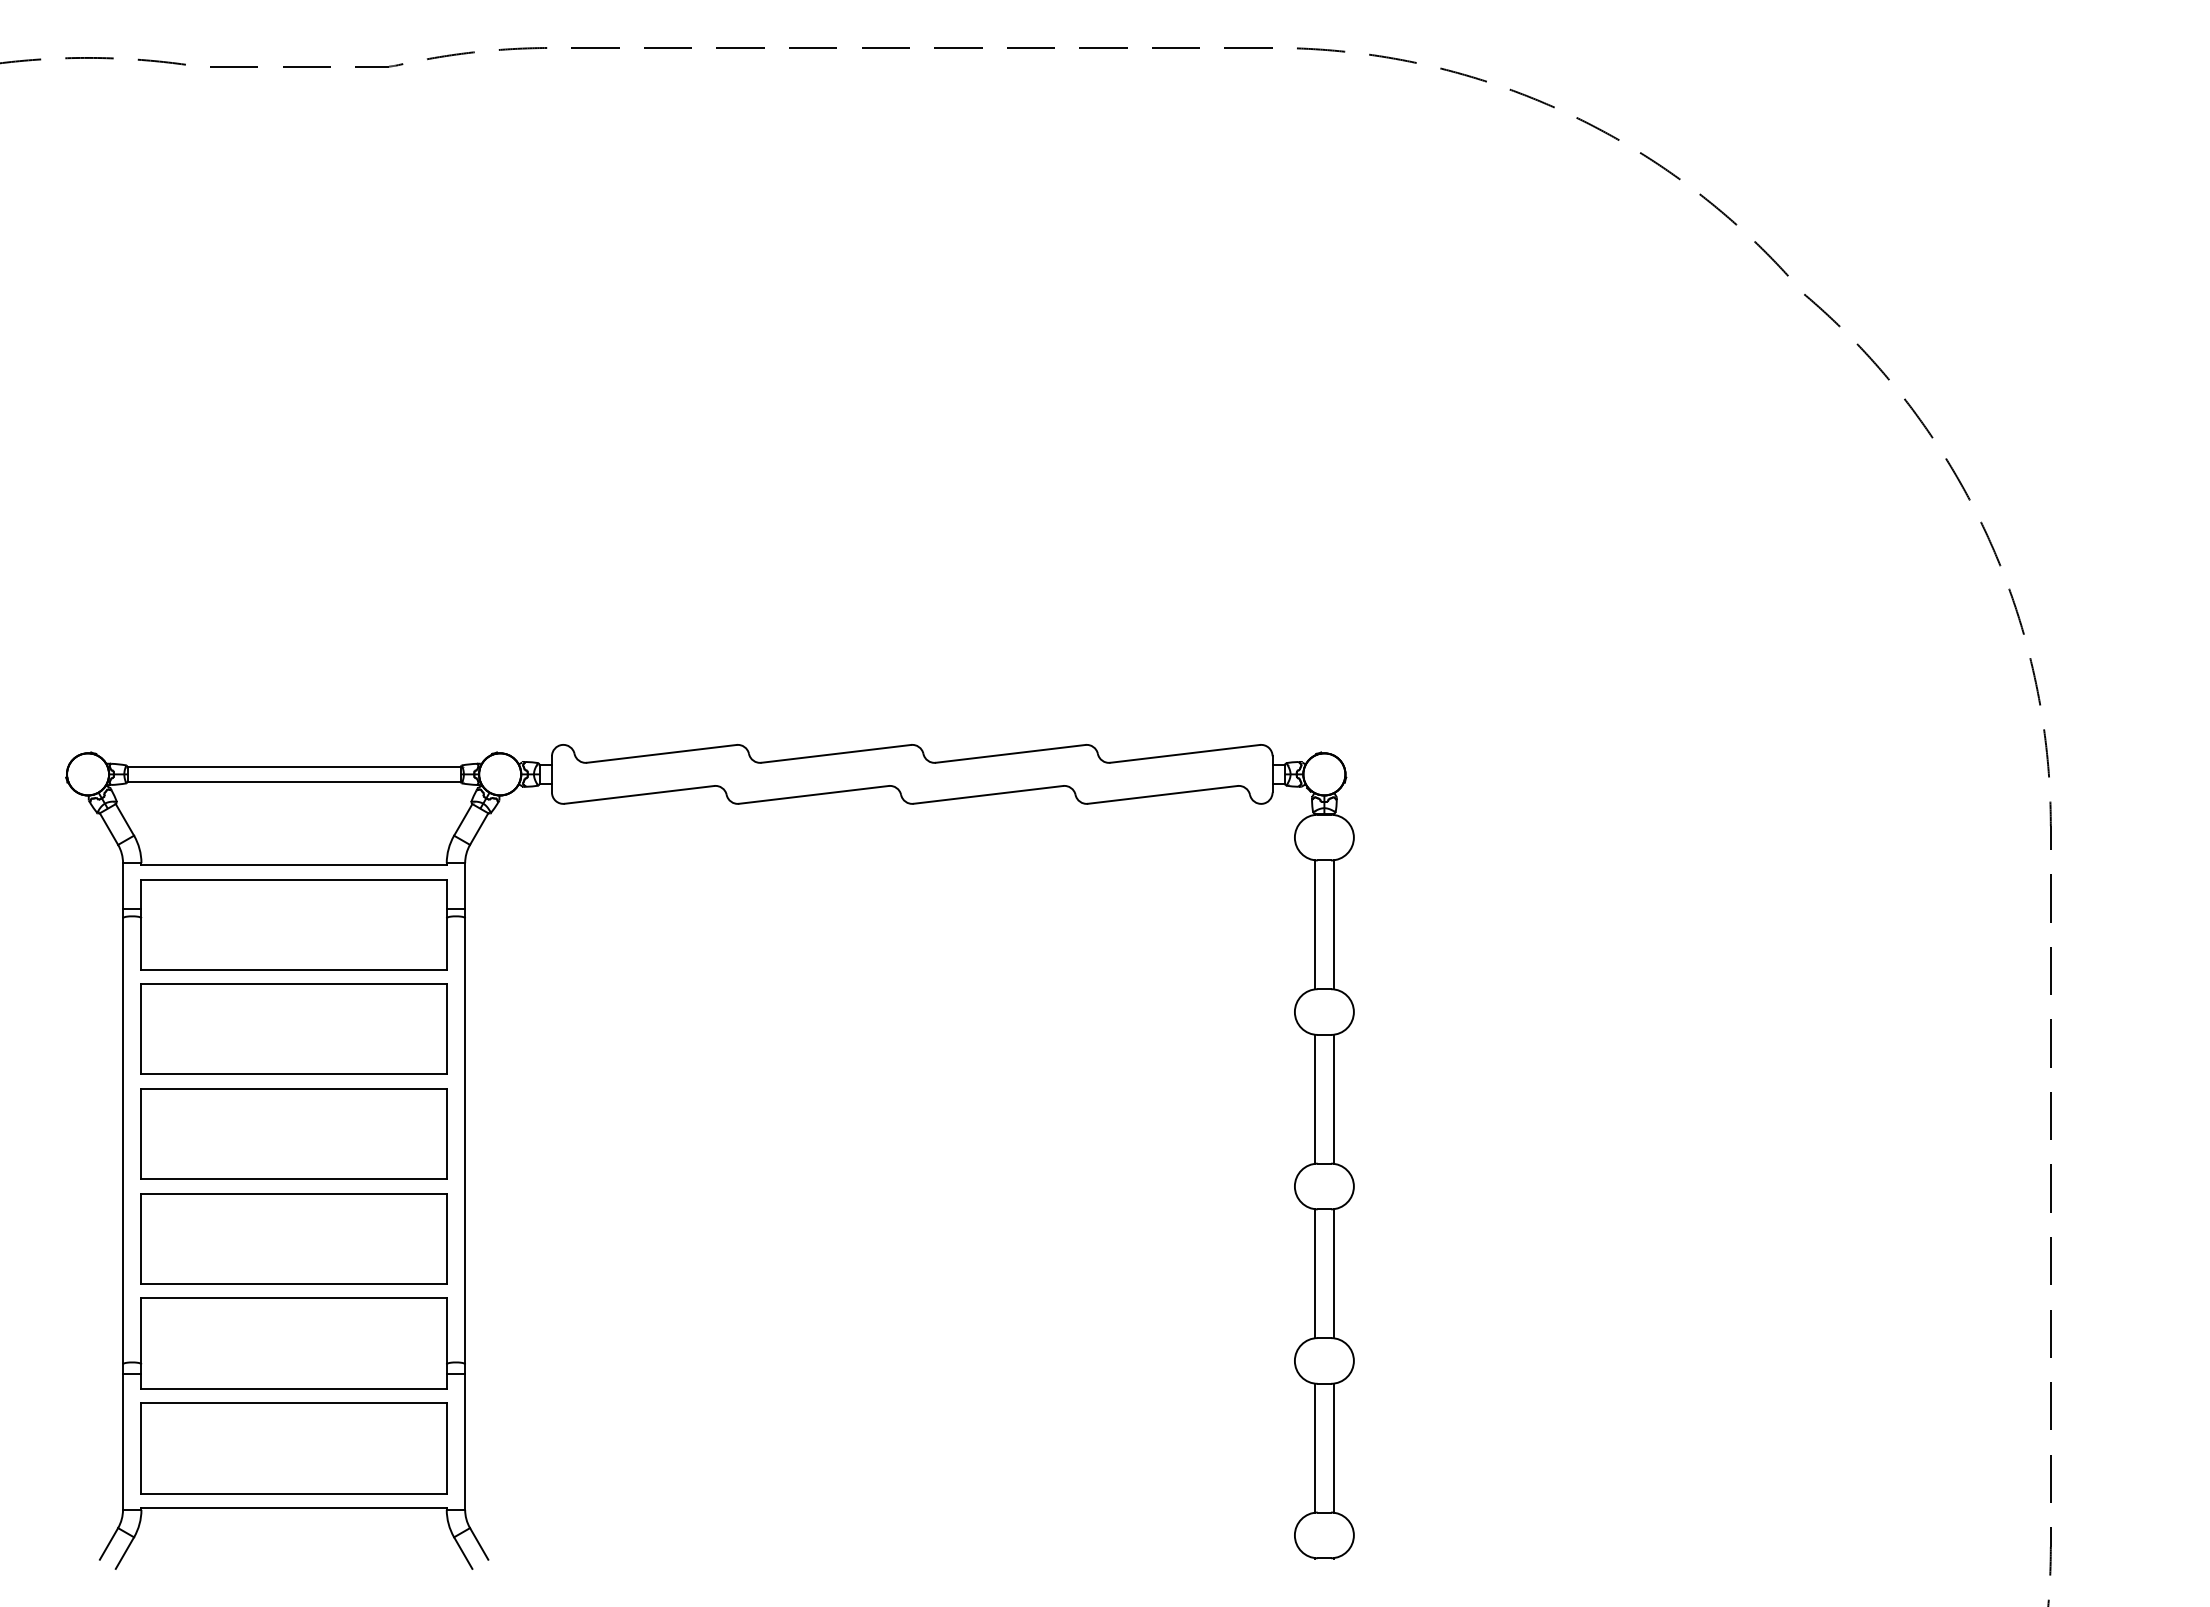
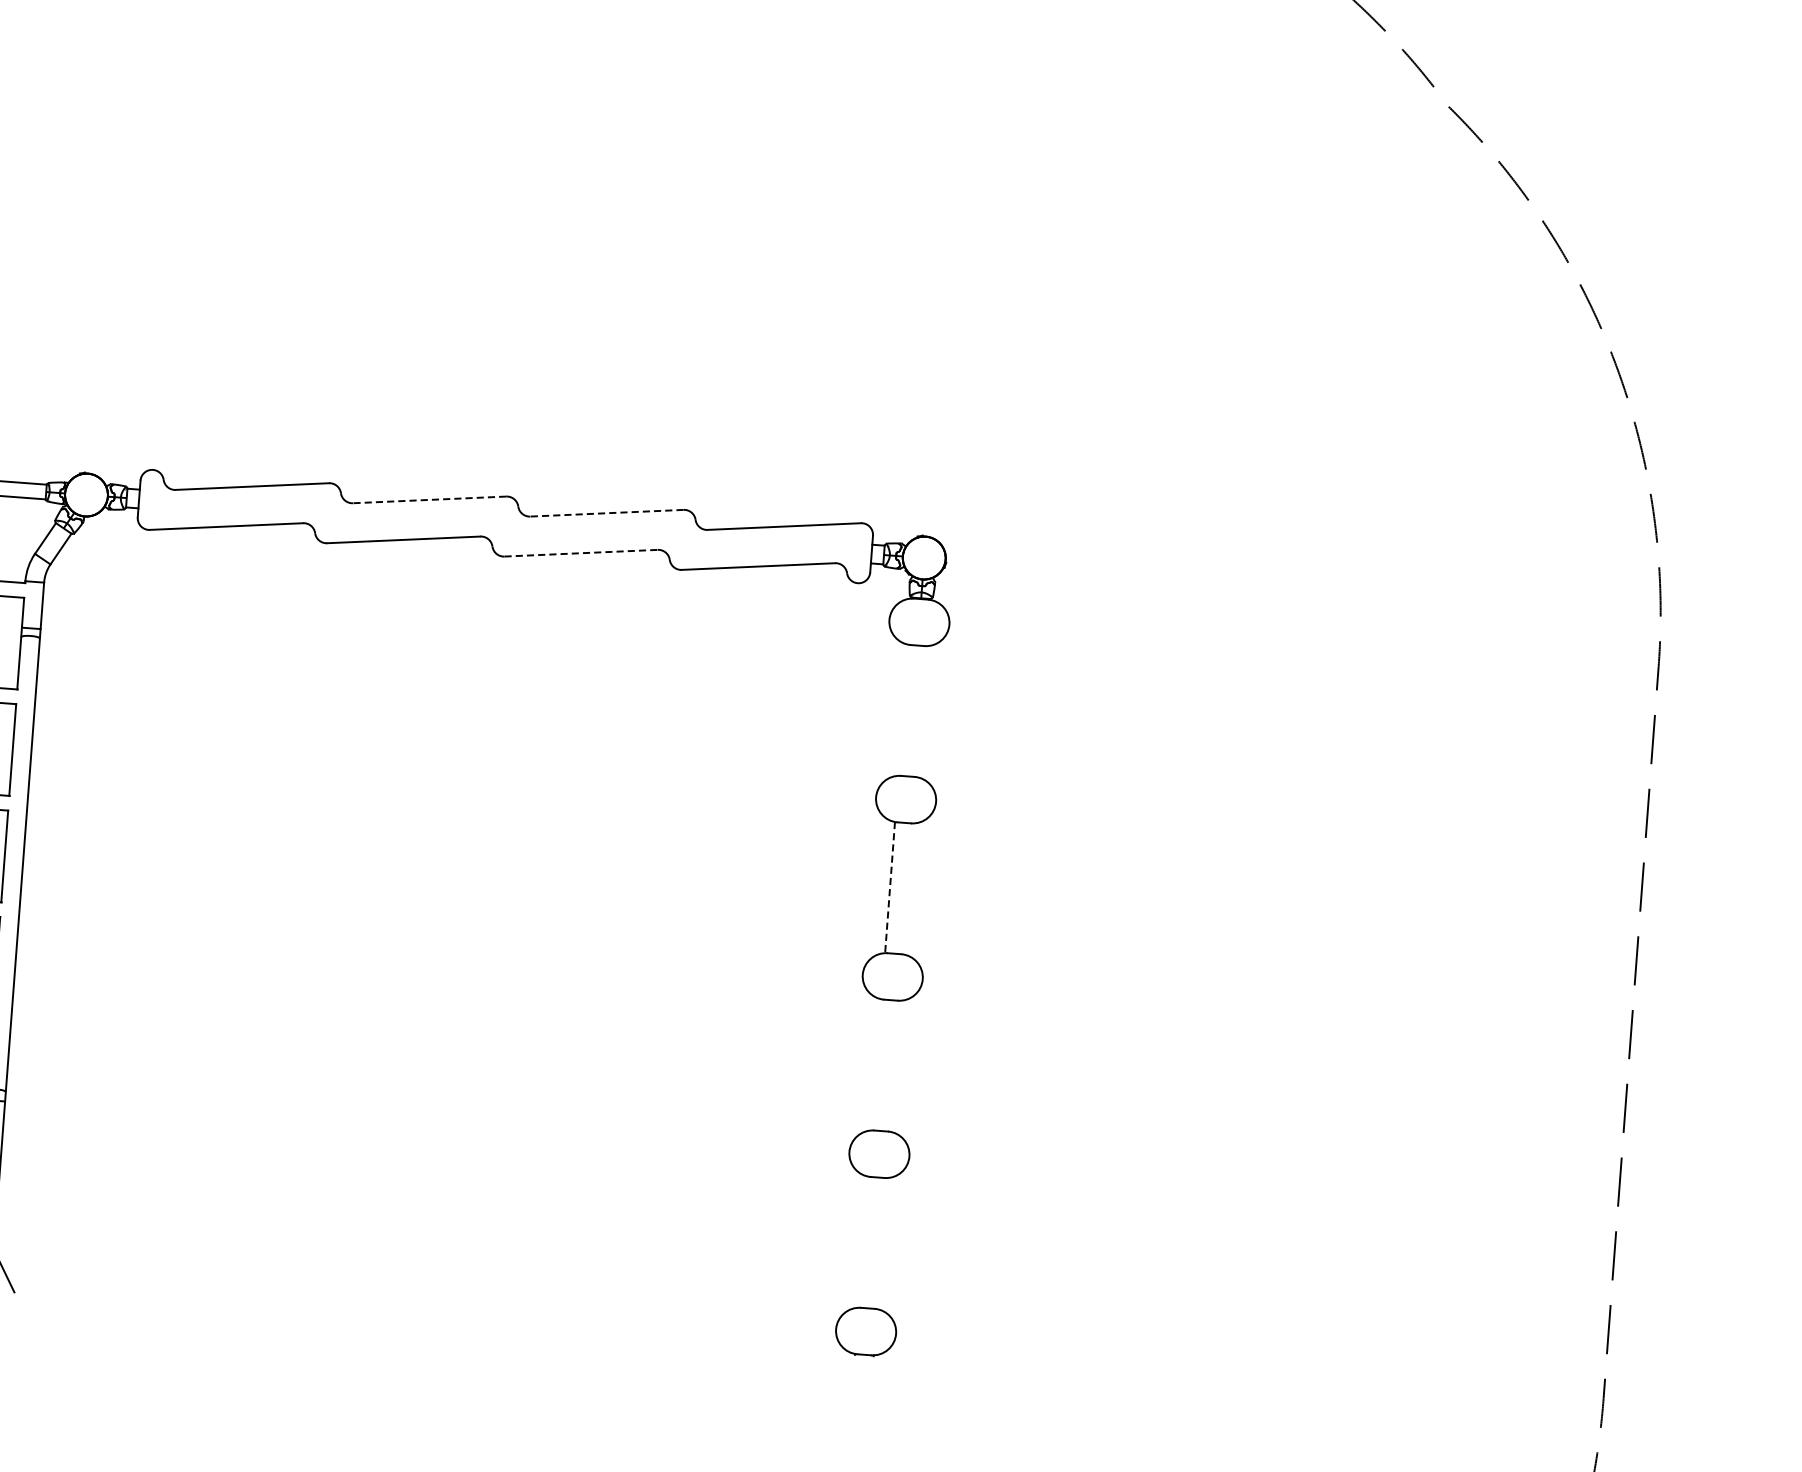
line: (835, 753) -> (428, 499), solid -> dashed
line: (1010, 753) -> (606, 512), solid -> dashed
line: (988, 794) -> (581, 552), solid -> dashed
line: (1315, 924) -> (903, 709), removed
line: (1333, 924) -> (922, 711), removed
line: (1333, 1098) -> (908, 888), removed
line: (1315, 1099) -> (890, 887), solid -> dashed
line: (1315, 1273) -> (877, 1064), removed
line: (1333, 1273) -> (895, 1066), removed
line: (1315, 1447) -> (863, 1241), removed
line: (1333, 1447) -> (882, 1242), removed

